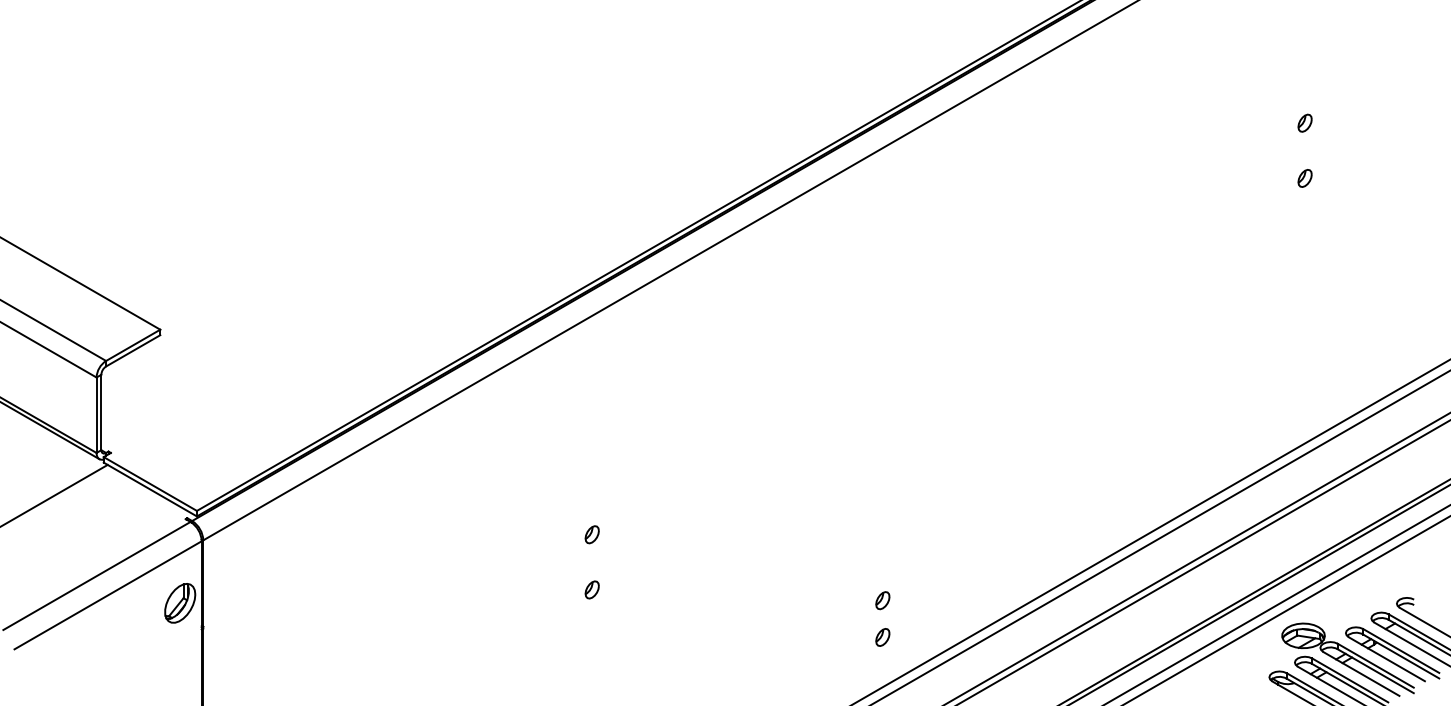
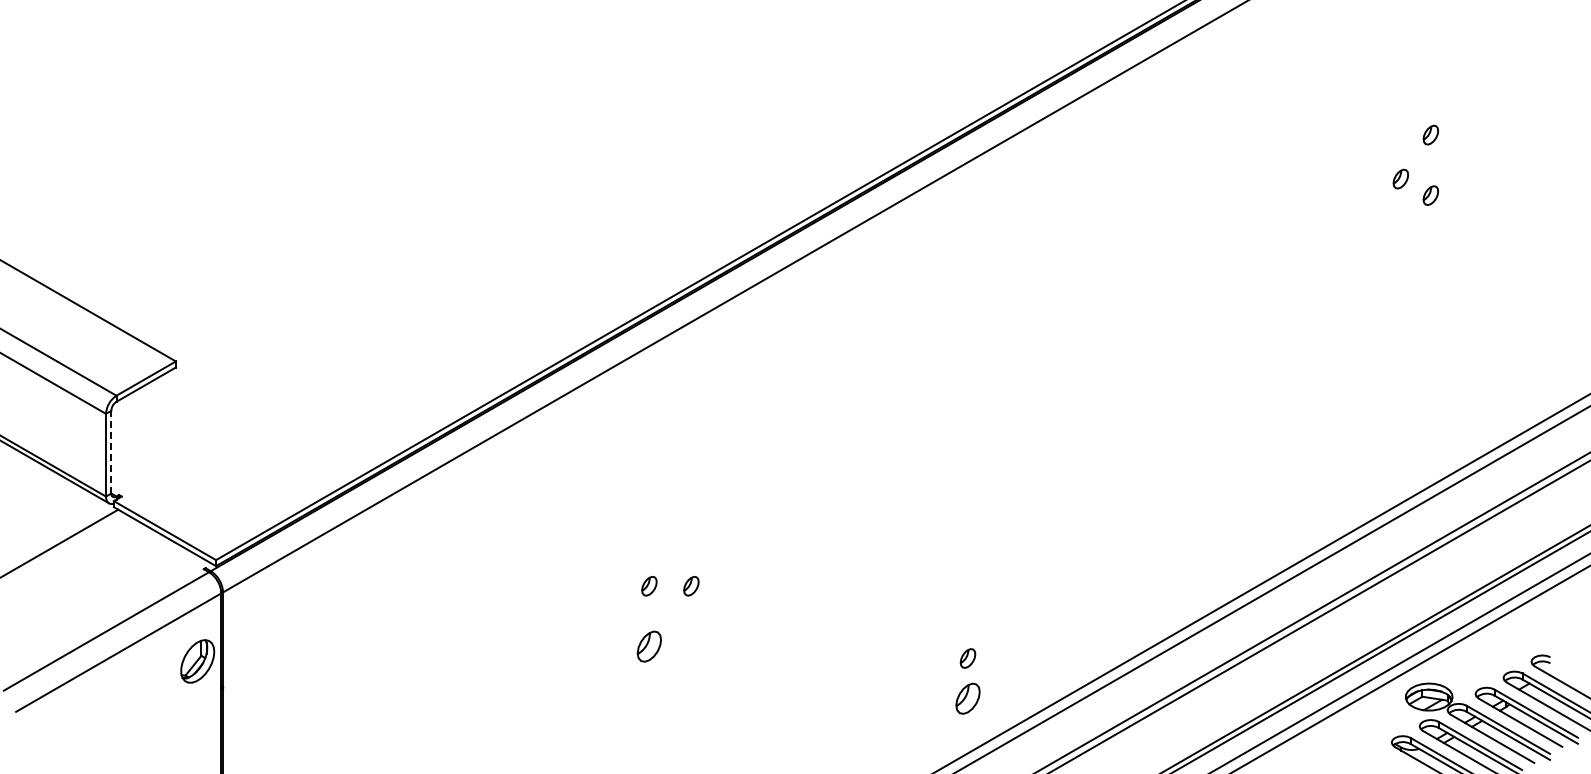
part: (1277, 162) -> (1400, 178), added
line: (101, 411) -> (111, 451), solid -> dashed
part: (630, 534) -> (691, 586), added
part: (592, 589) -> (649, 646), size x1.6
part: (882, 637) -> (967, 698), size x1.6

